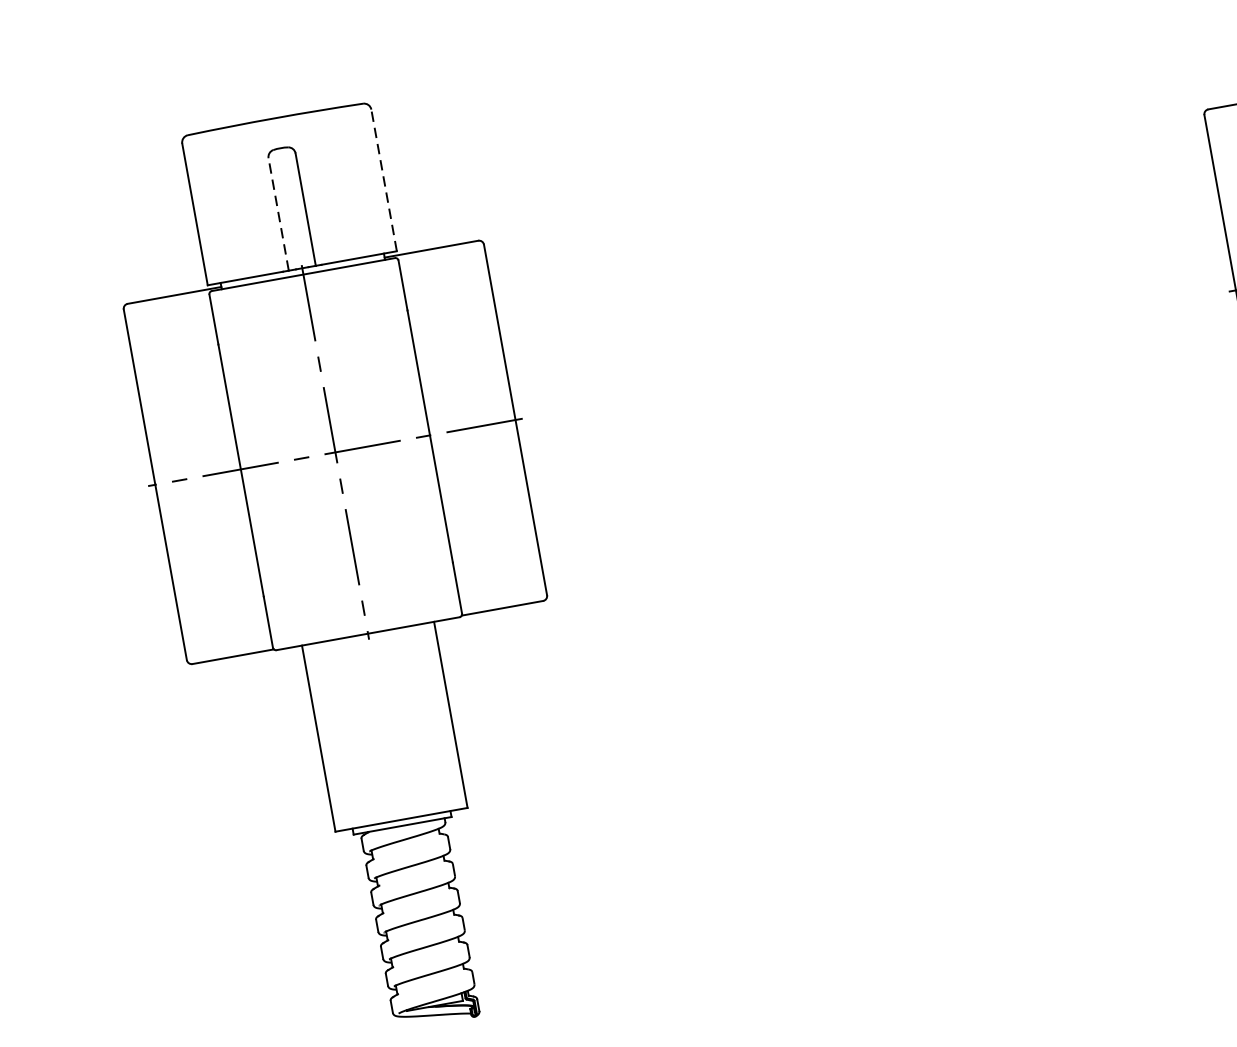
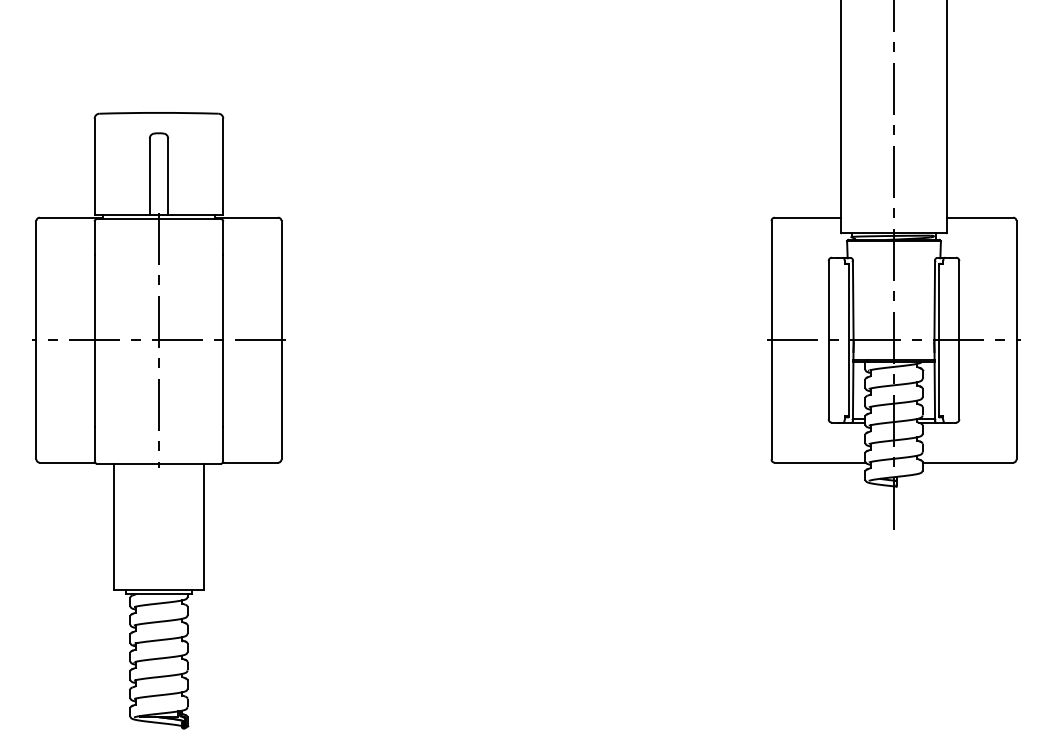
line: (384, 179) -> (223, 166), dashed -> solid
line: (278, 214) -> (149, 176), dashed -> solid

